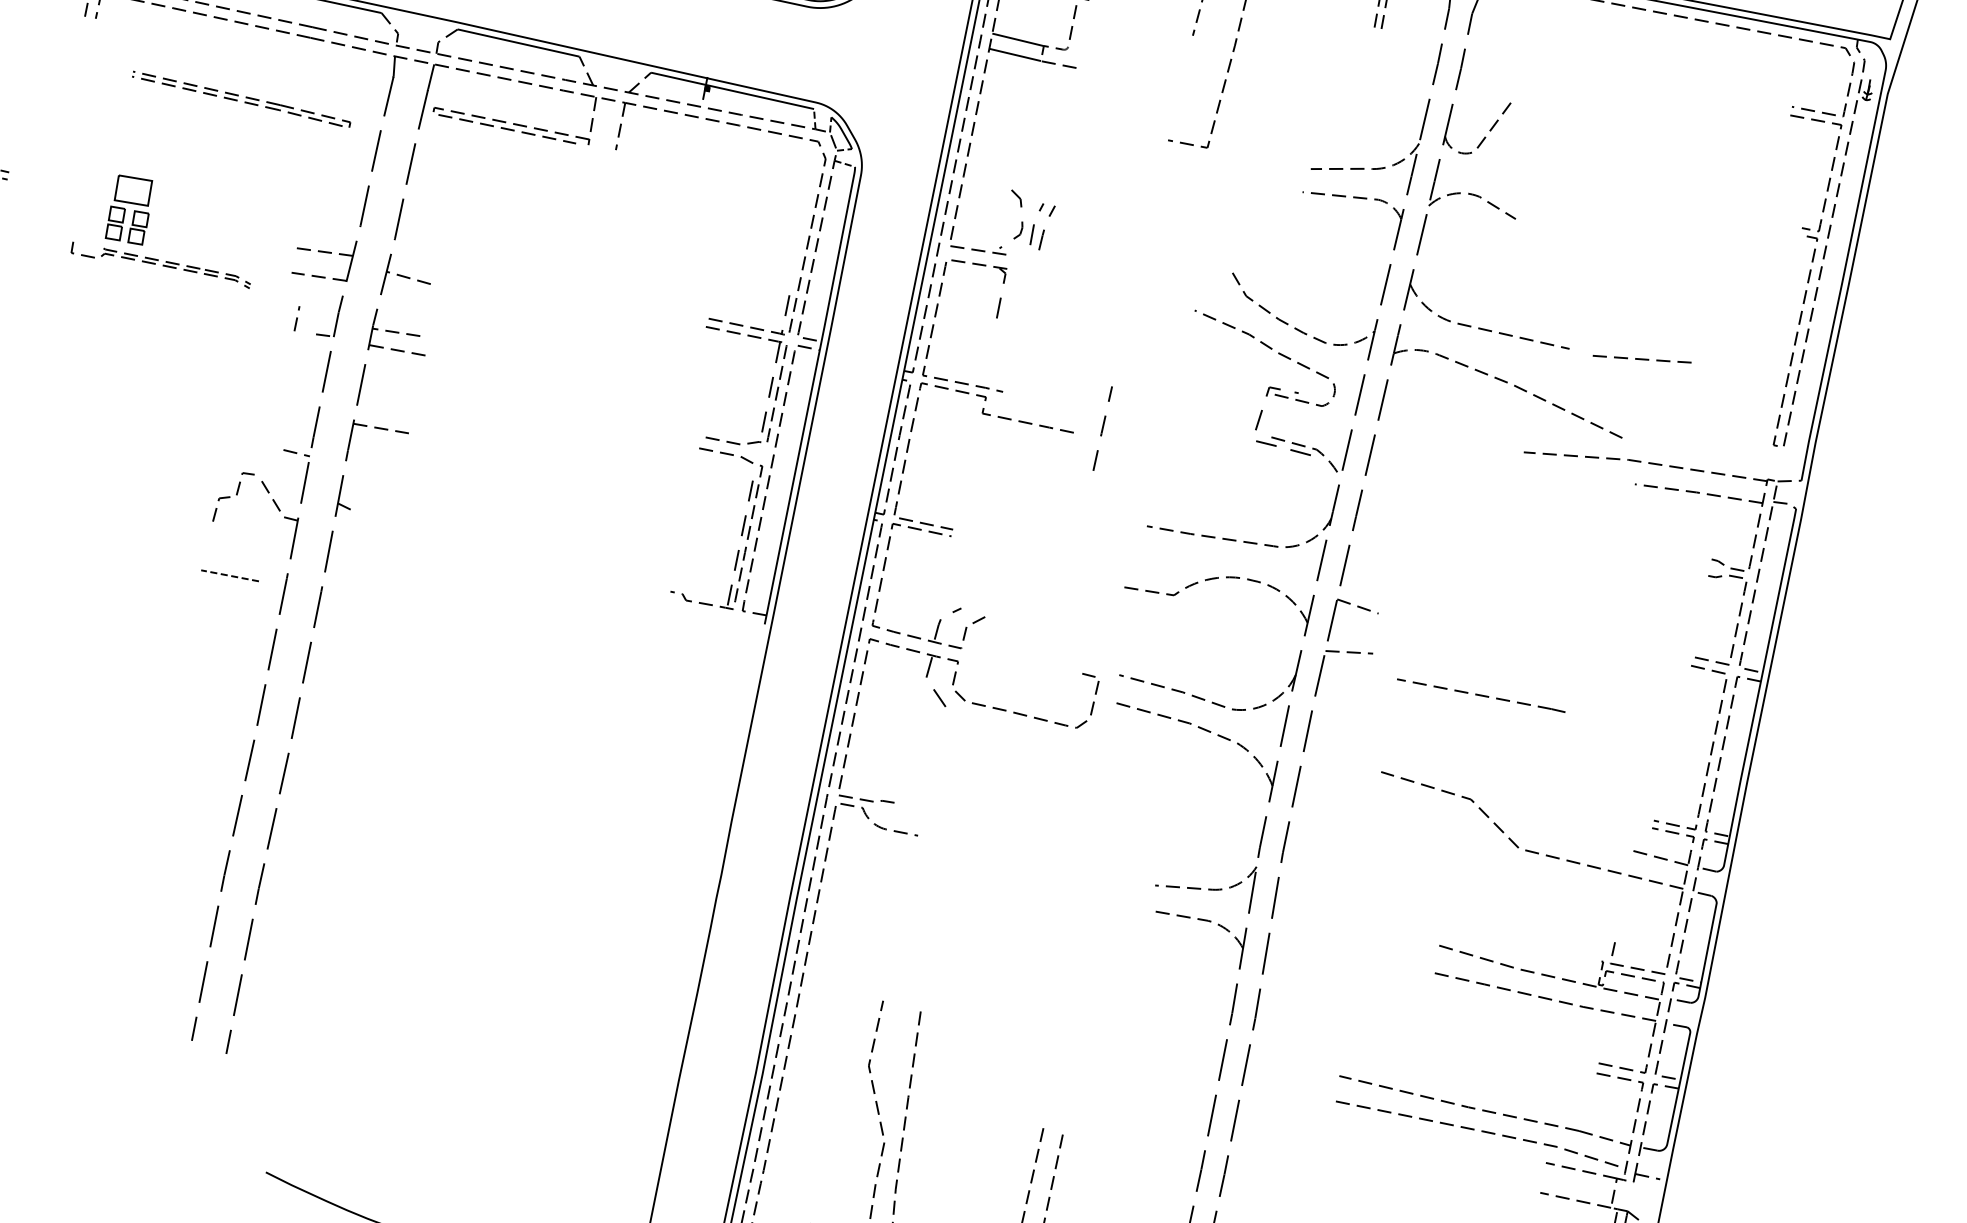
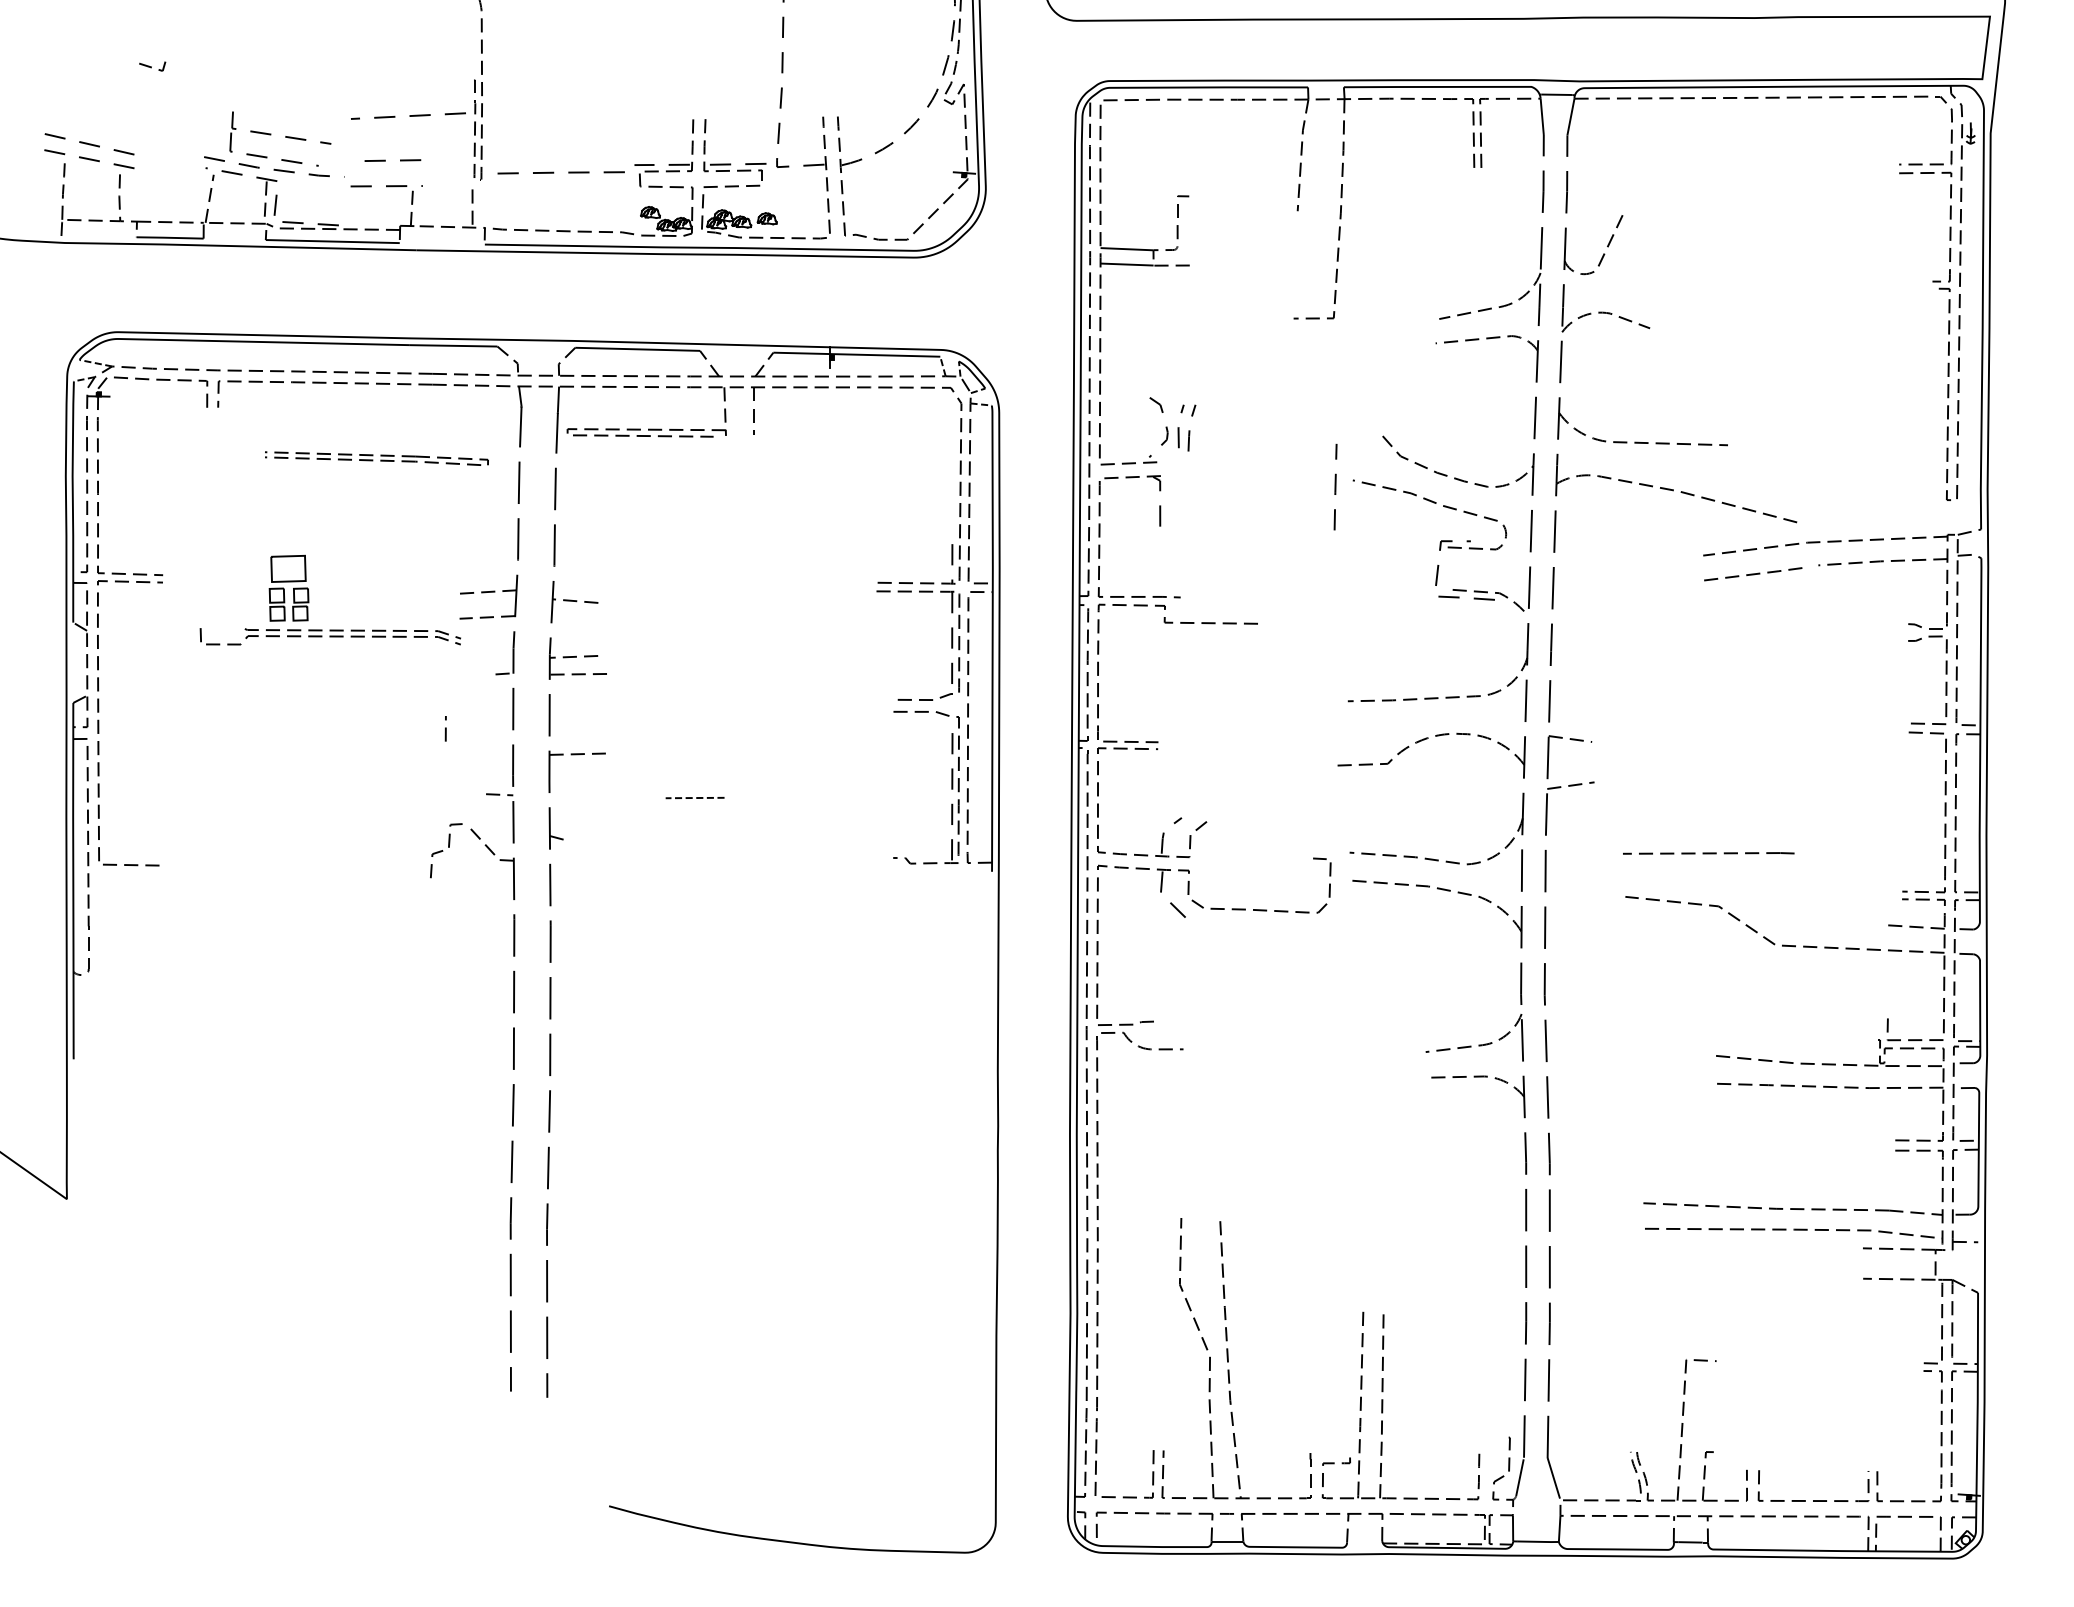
part: (160, 264) -> (329, 636), size x1.43
line: (296, 318) -> (445, 728), moved
line: (1642, 359) -> (1753, 574), moved
line: (1102, 428) -> (1335, 486), moved
line: (227, 574) -> (692, 797), moved
line: (1481, 695) -> (1708, 853), moved

